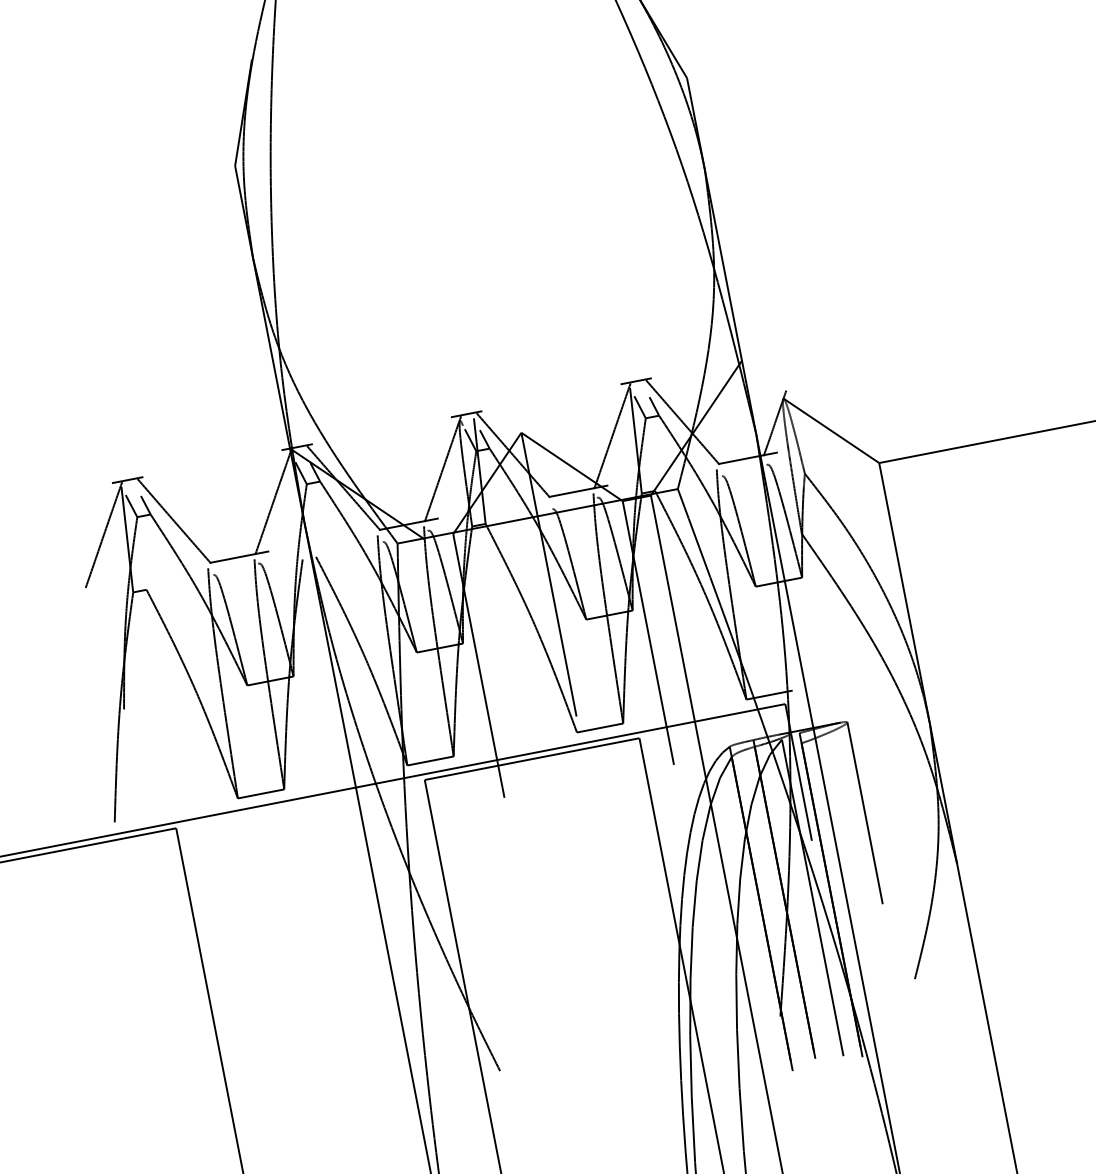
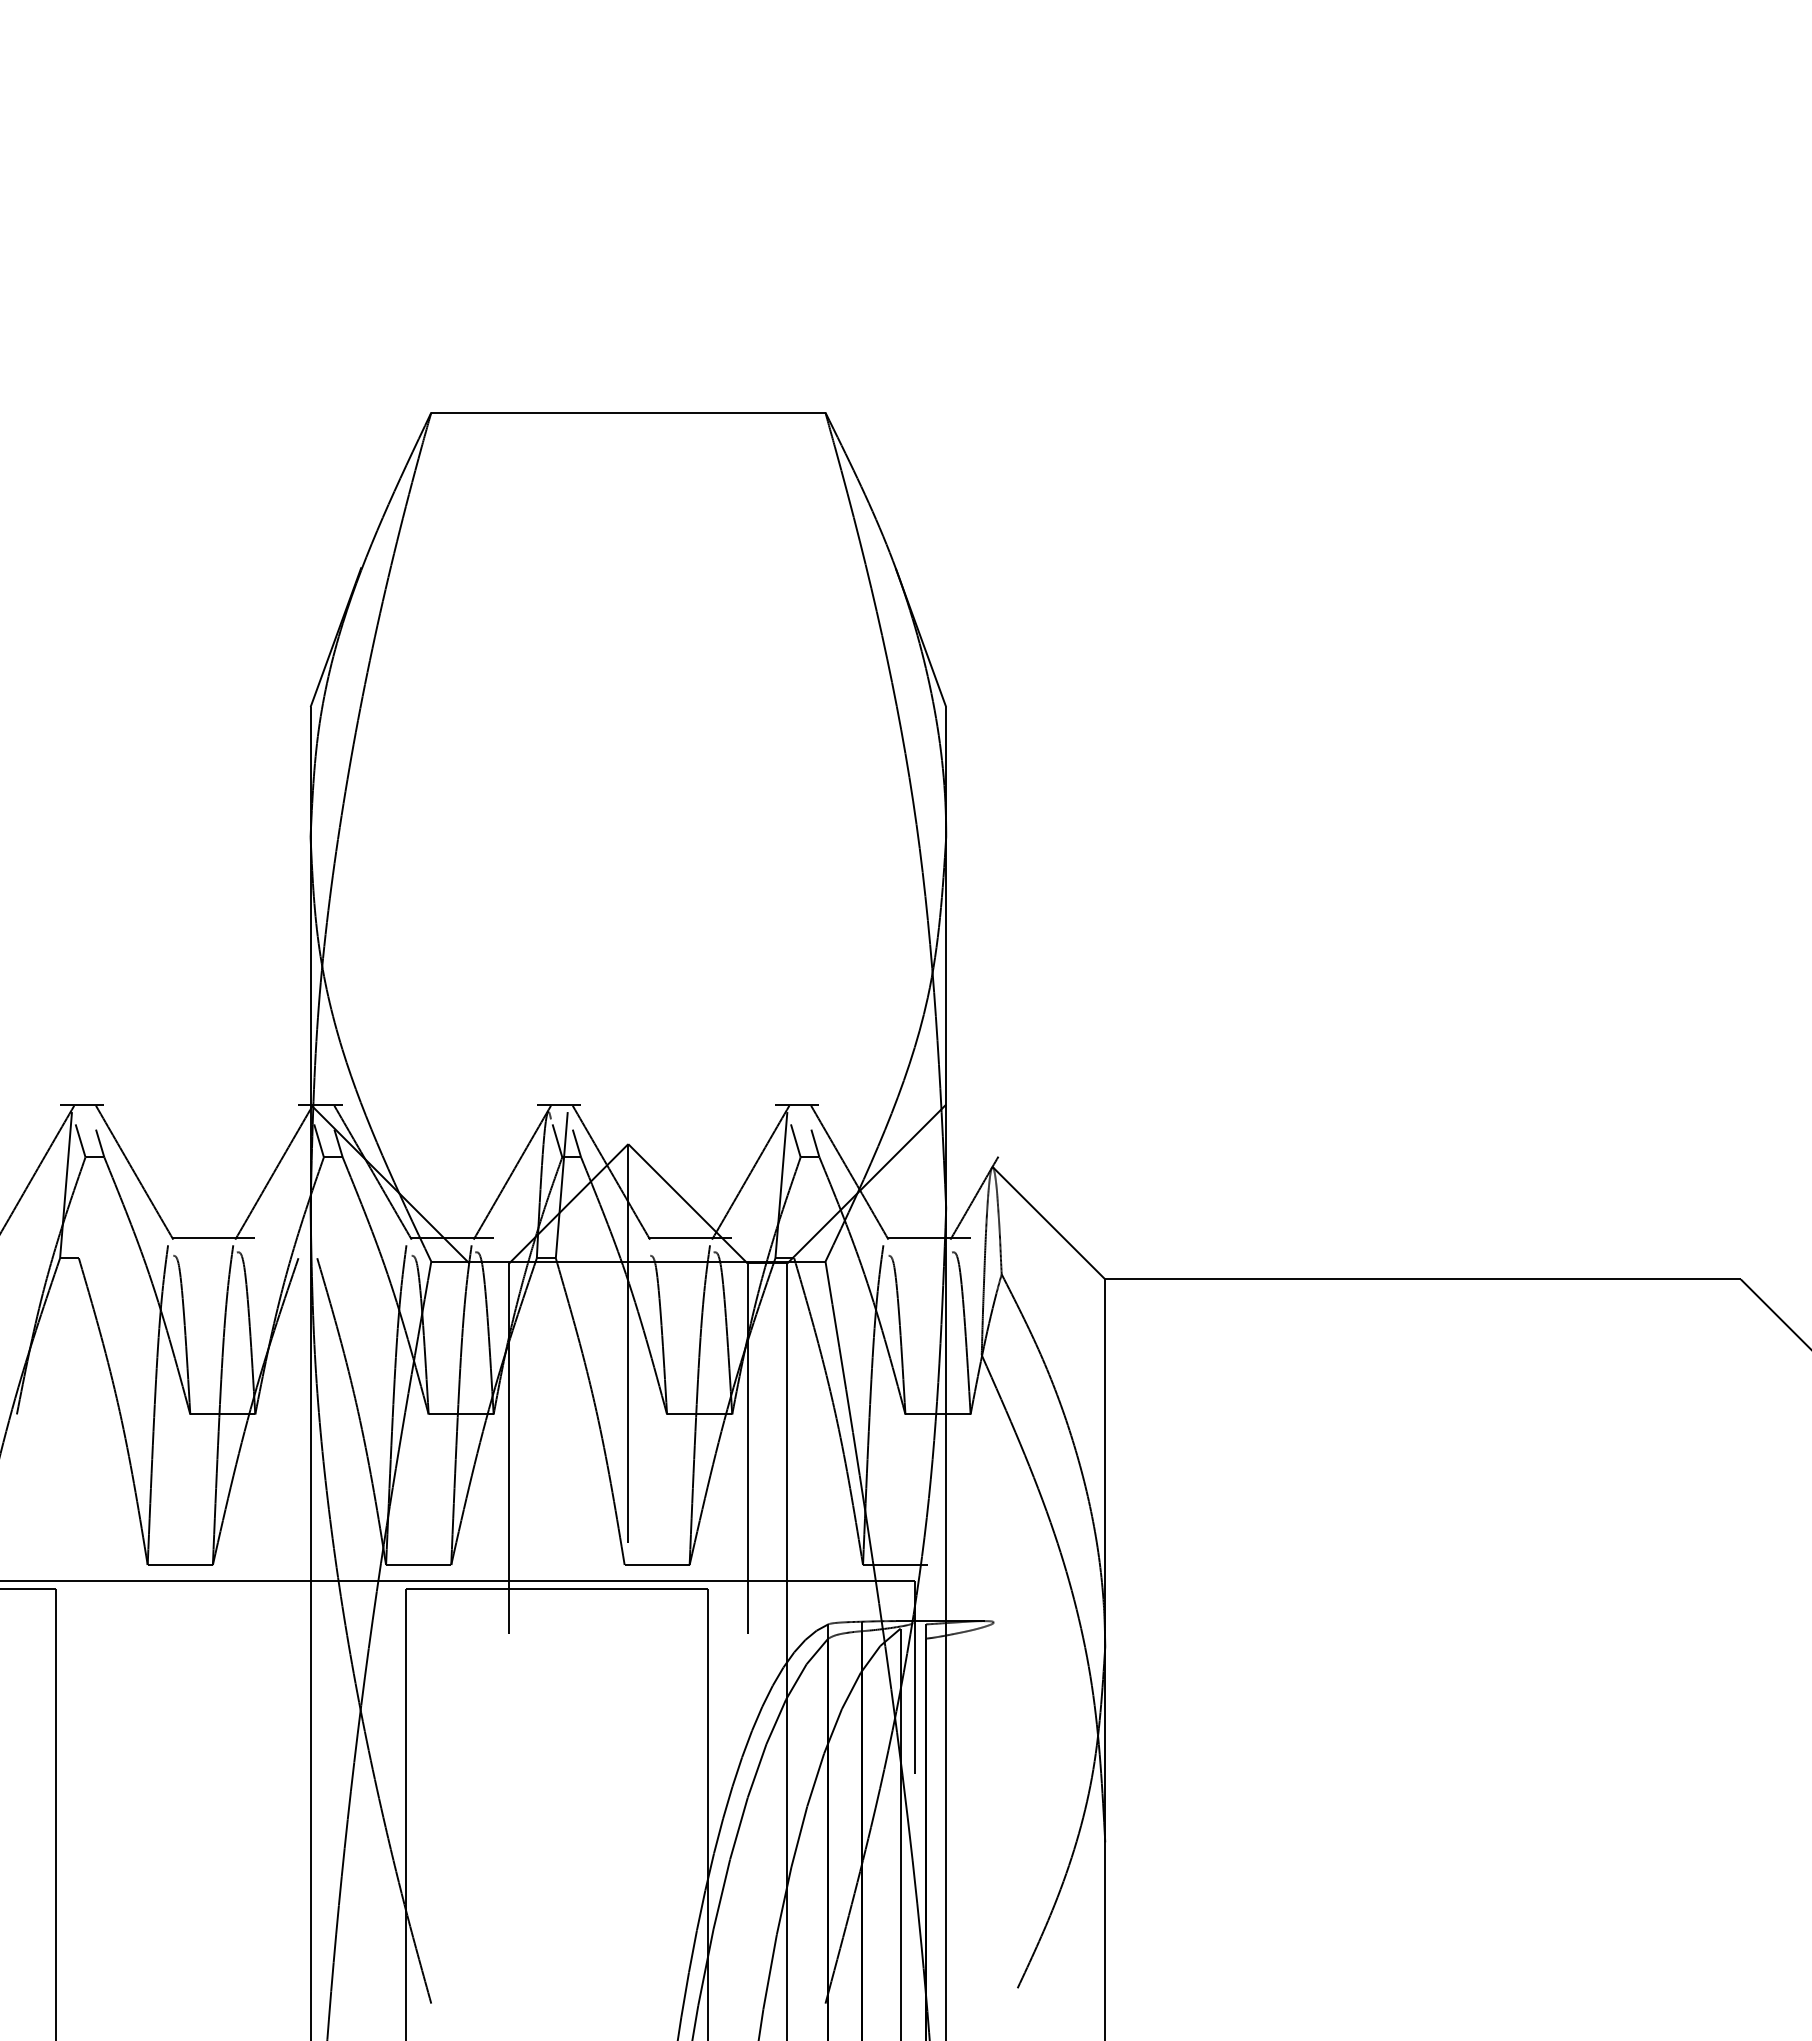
line: (864, 813) -> (993, 1750), removed

